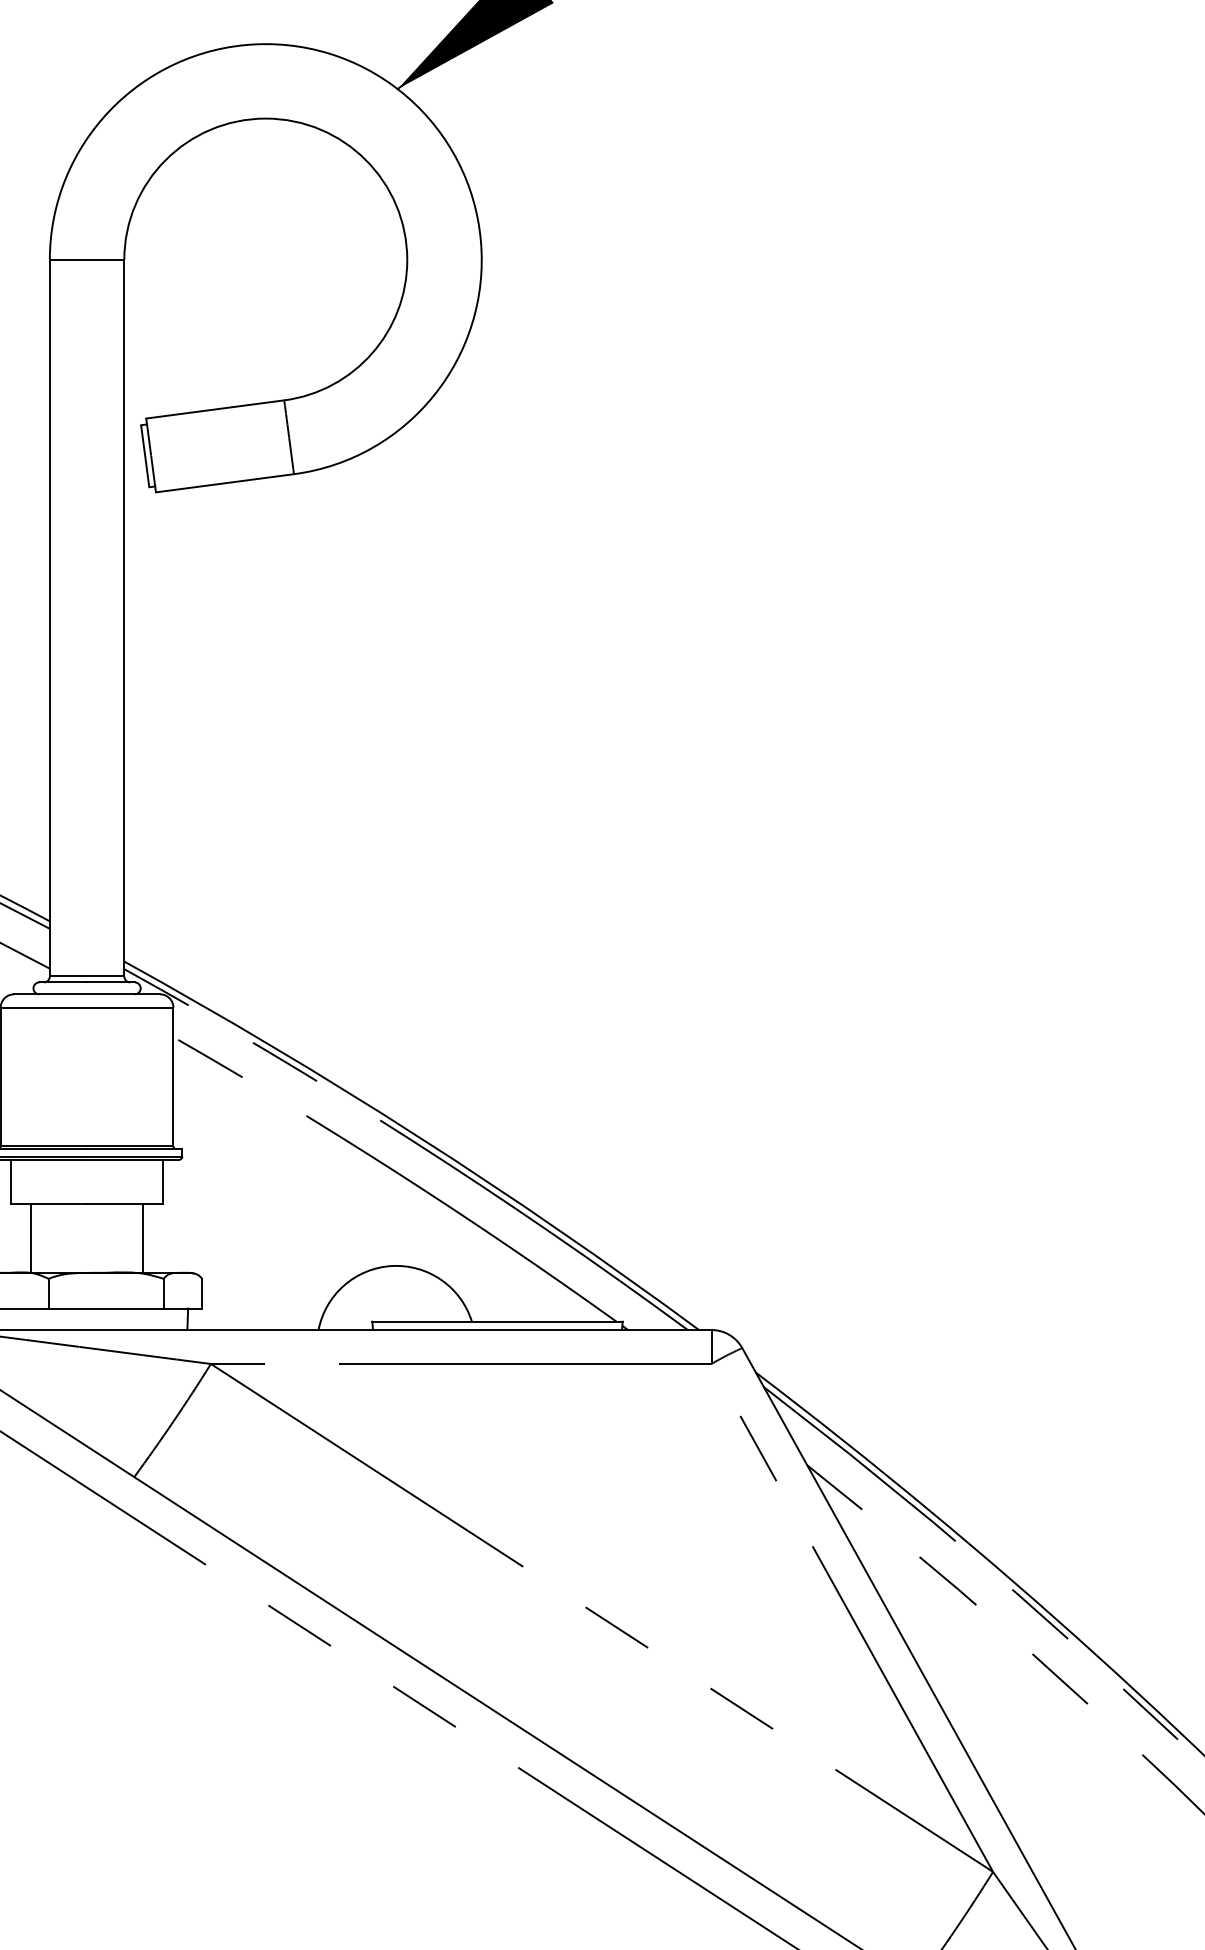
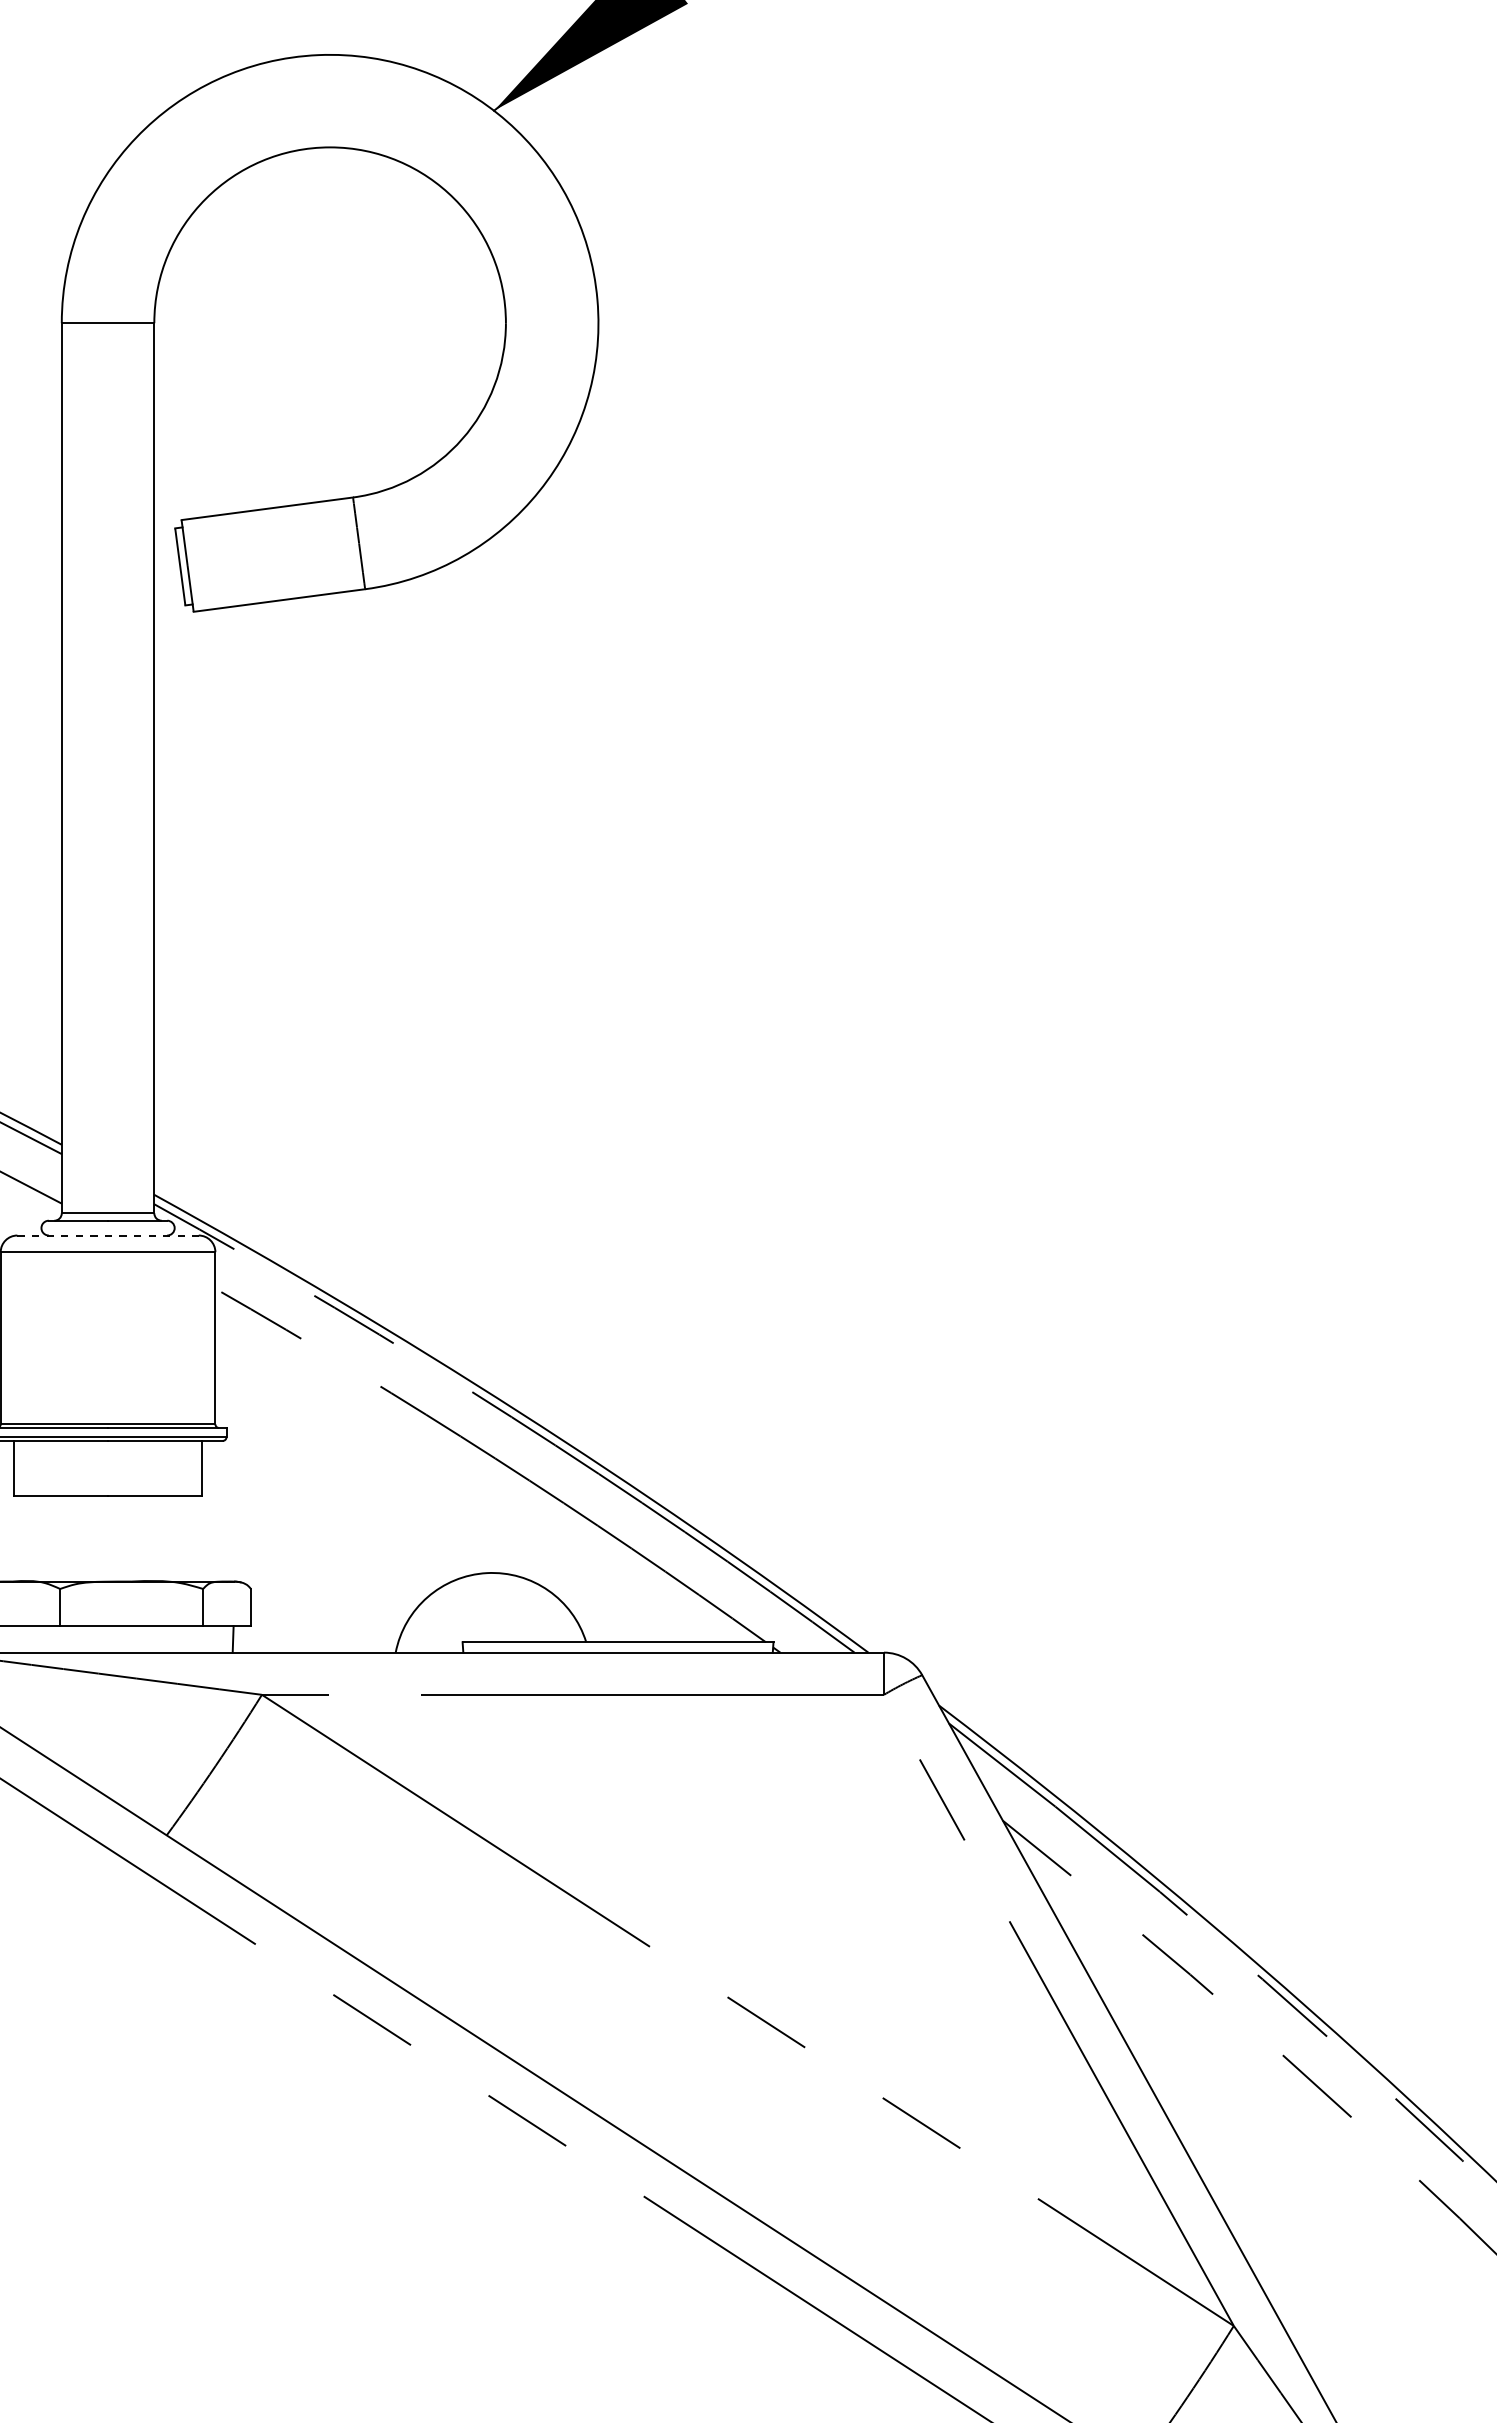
line: (87, 994) -> (108, 1235), solid -> dashed
line: (31, 1238) -> (38, 1538), removed
line: (142, 1238) -> (177, 1538), removed

